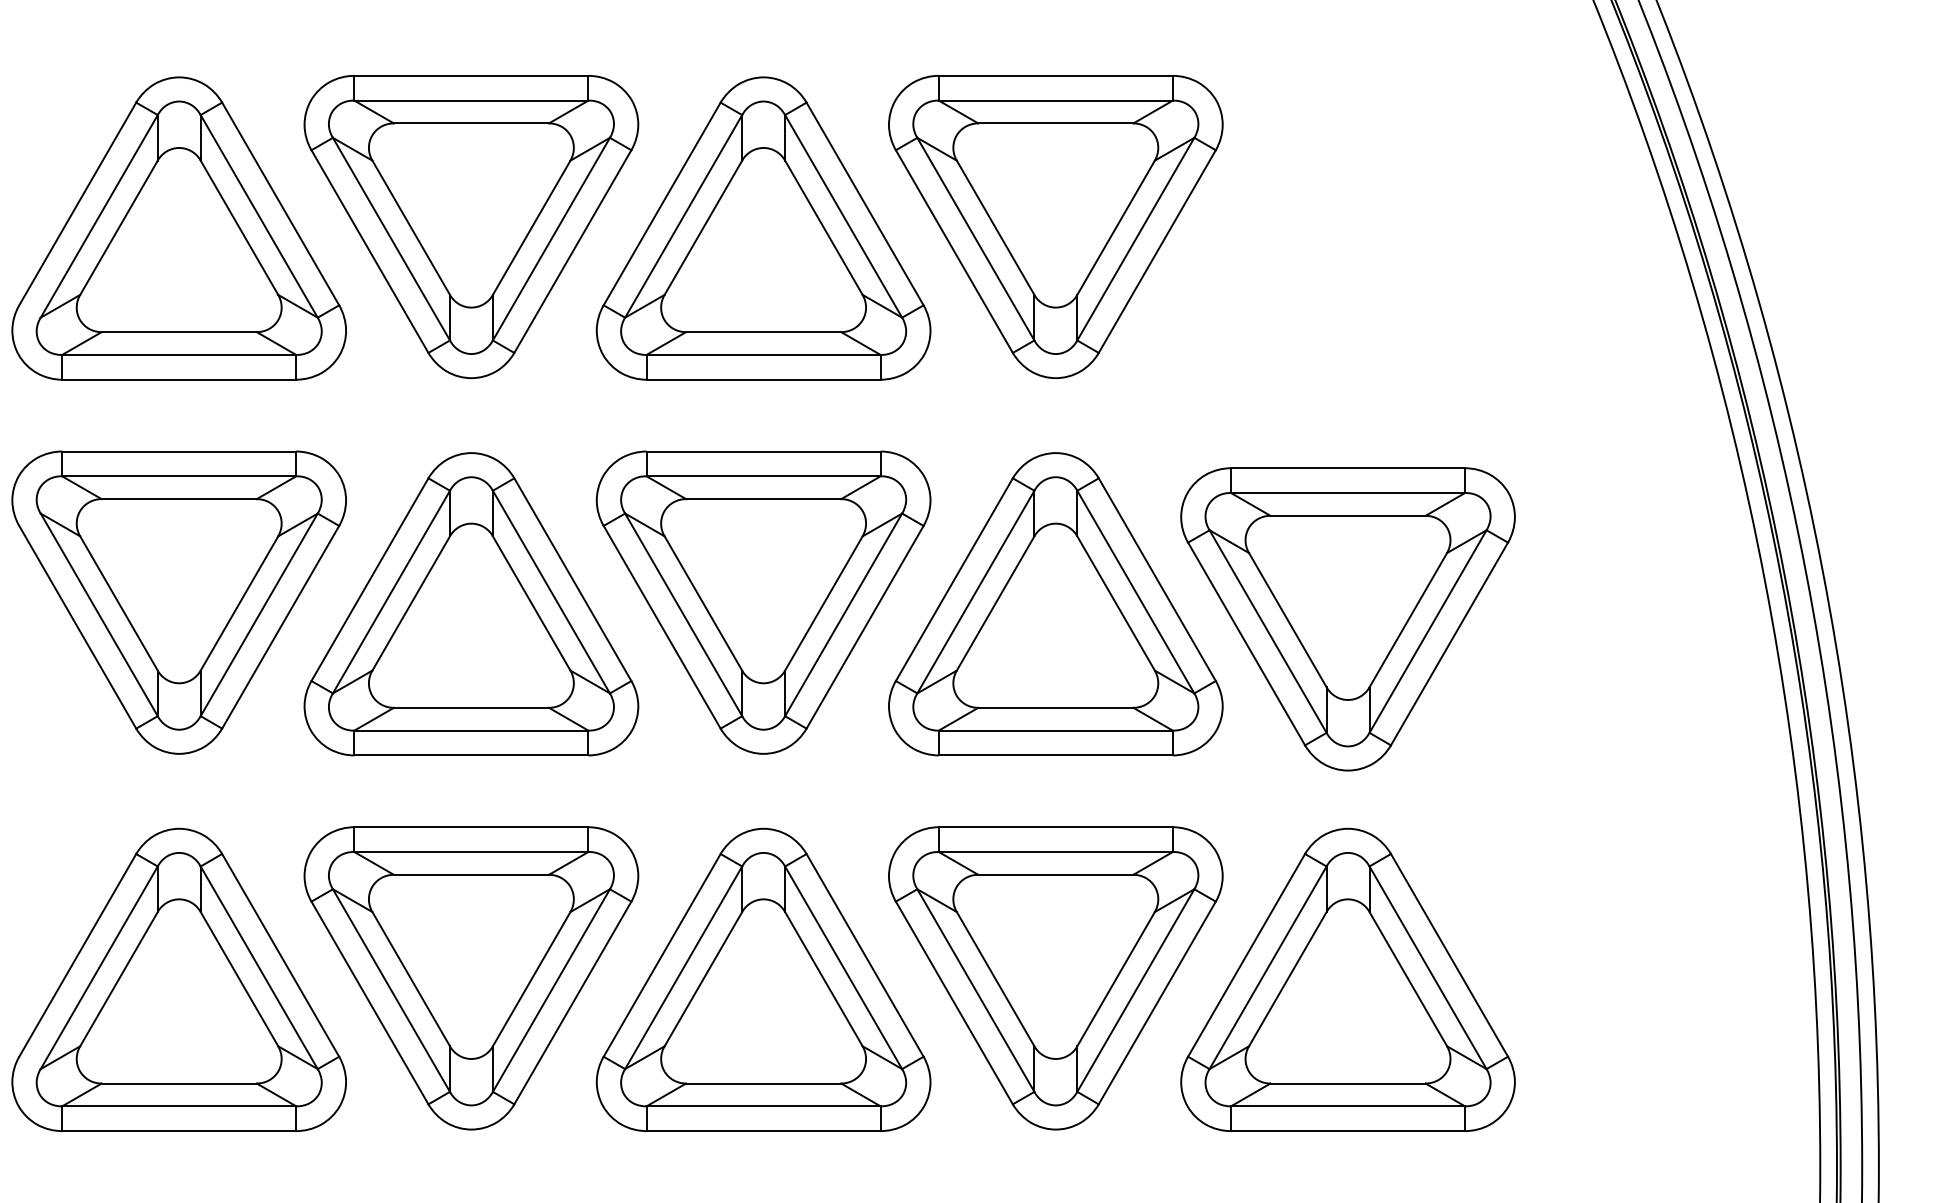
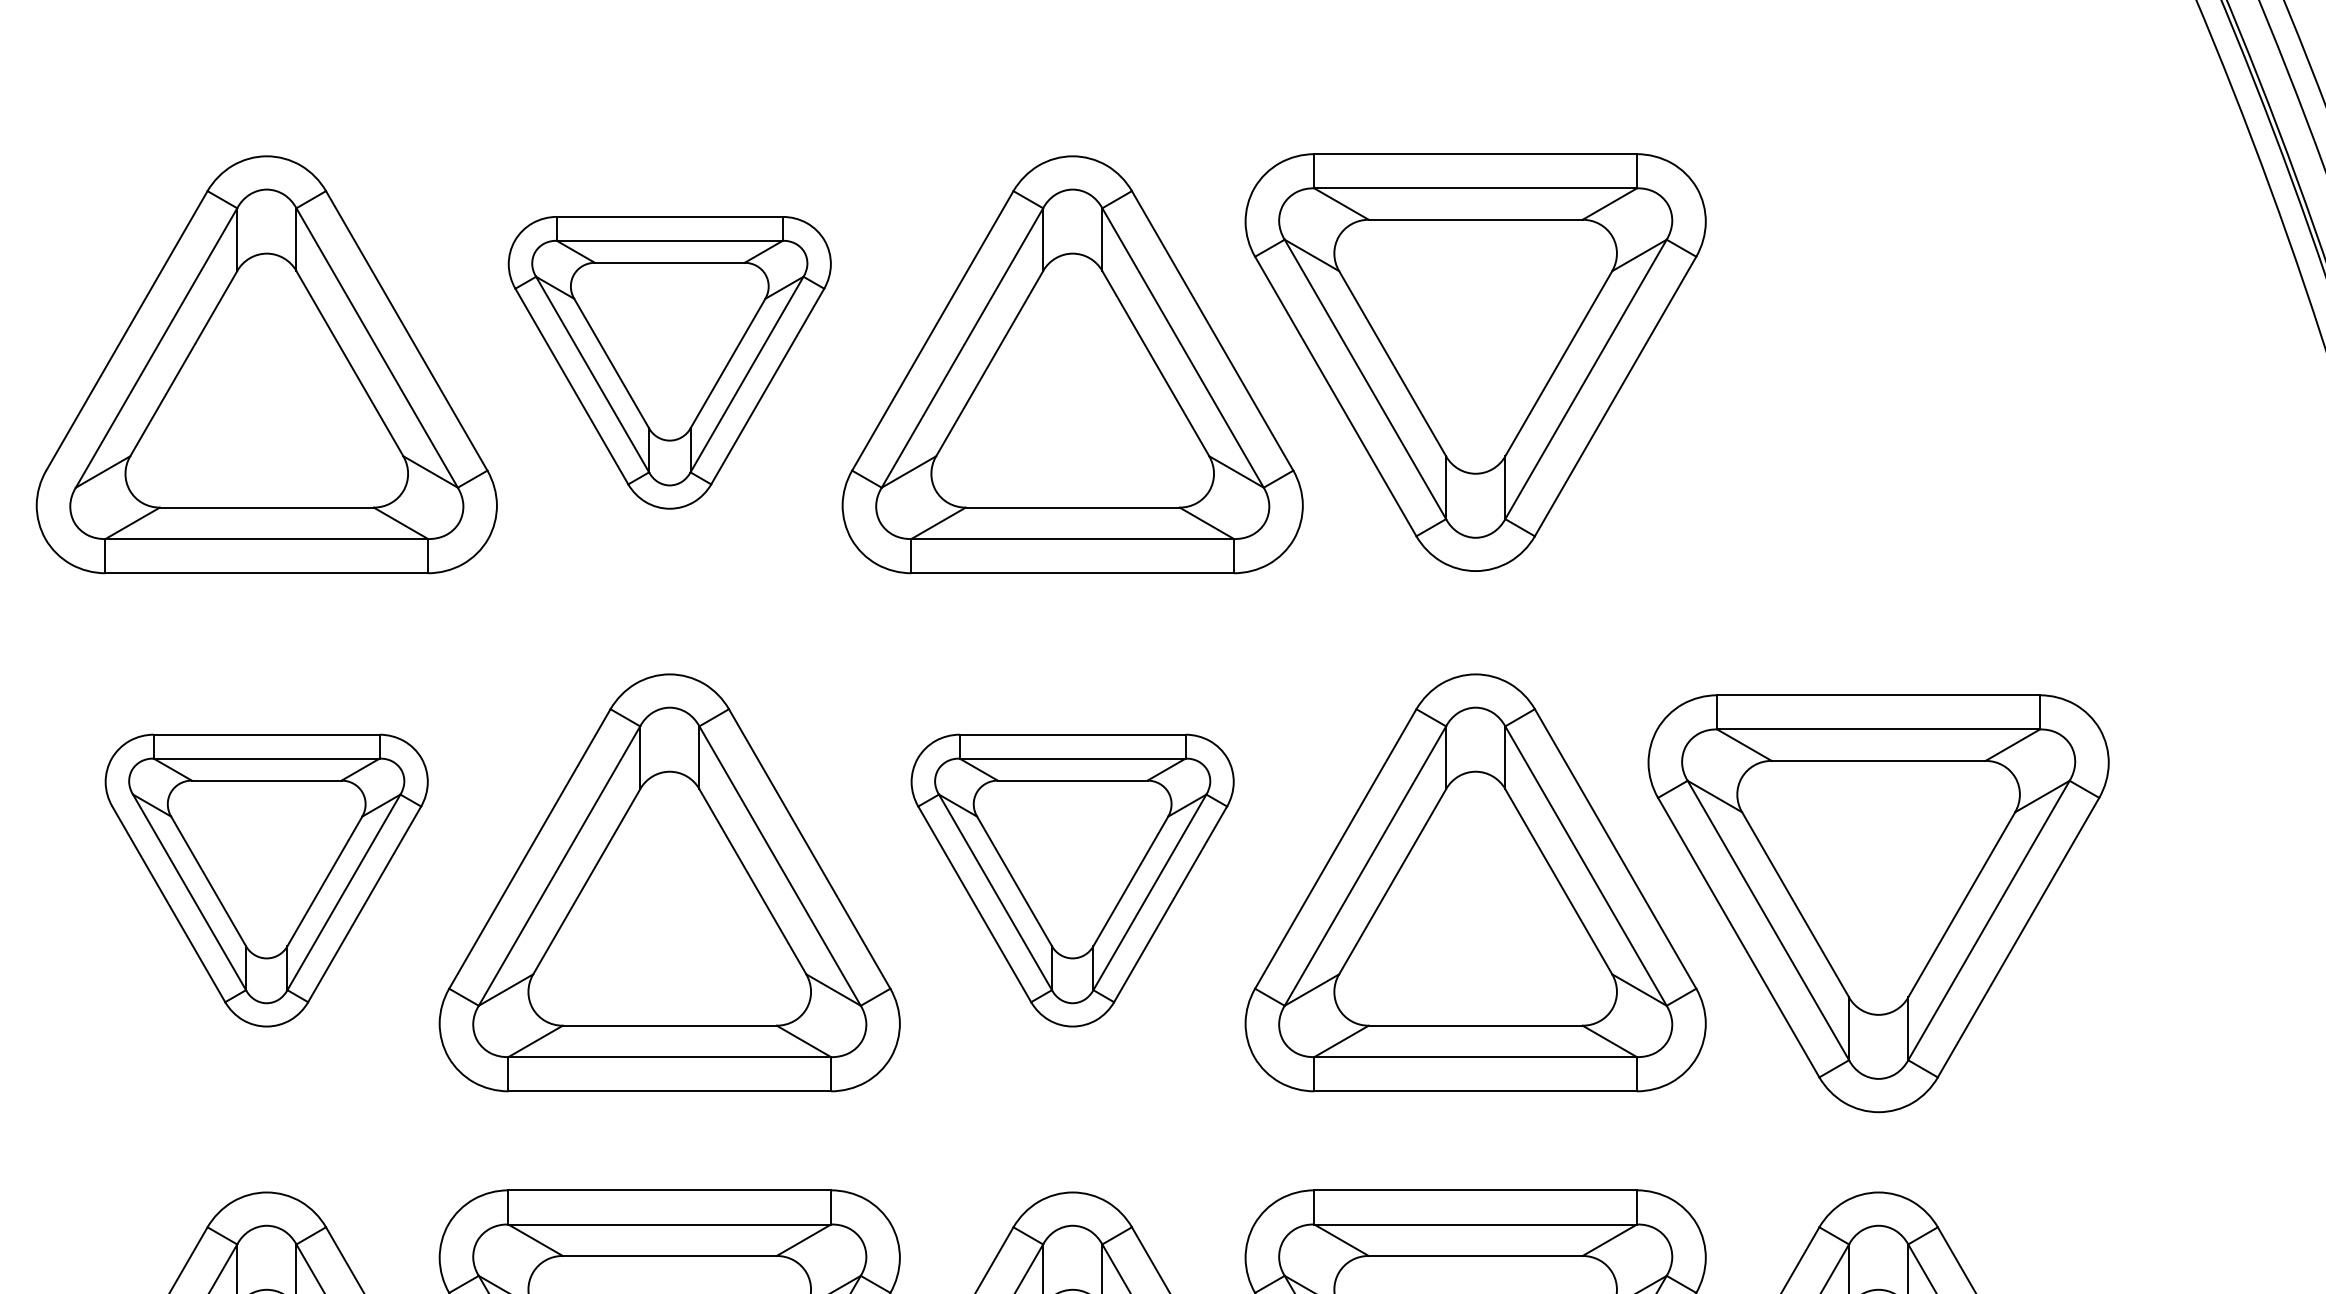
part: (471, 227) -> (669, 363), size x0.7
part: (178, 602) -> (265, 880), size x0.7
part: (763, 602) -> (1072, 880), size x0.7

